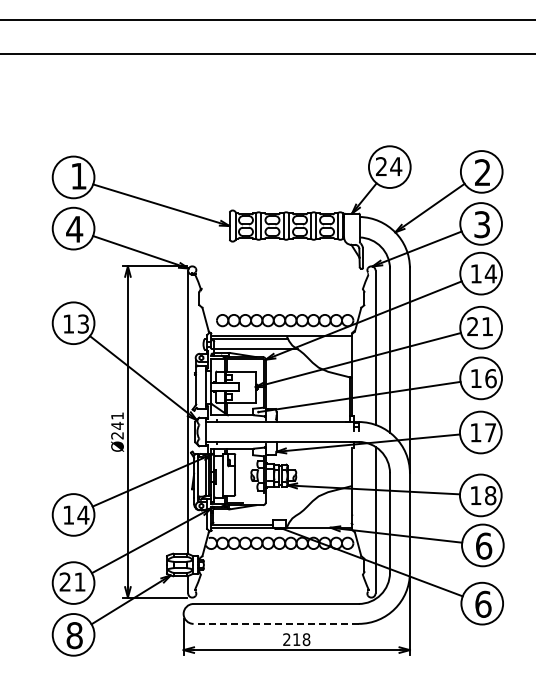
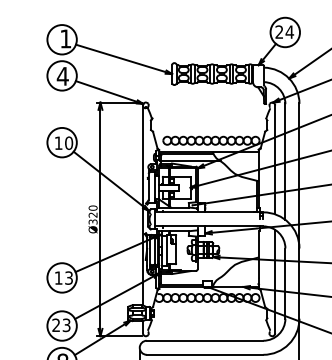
text: (83, 323) -> (69, 142), 13 -> 10
text: (117, 425) -> (93, 214), Ø241 -> Ø320
text: (83, 514) -> (69, 277), 14 -> 13
text: (79, 581) -> (66, 324), 21 -> 23
line: (276, 623) -> (205, 354), dashed -> solid

